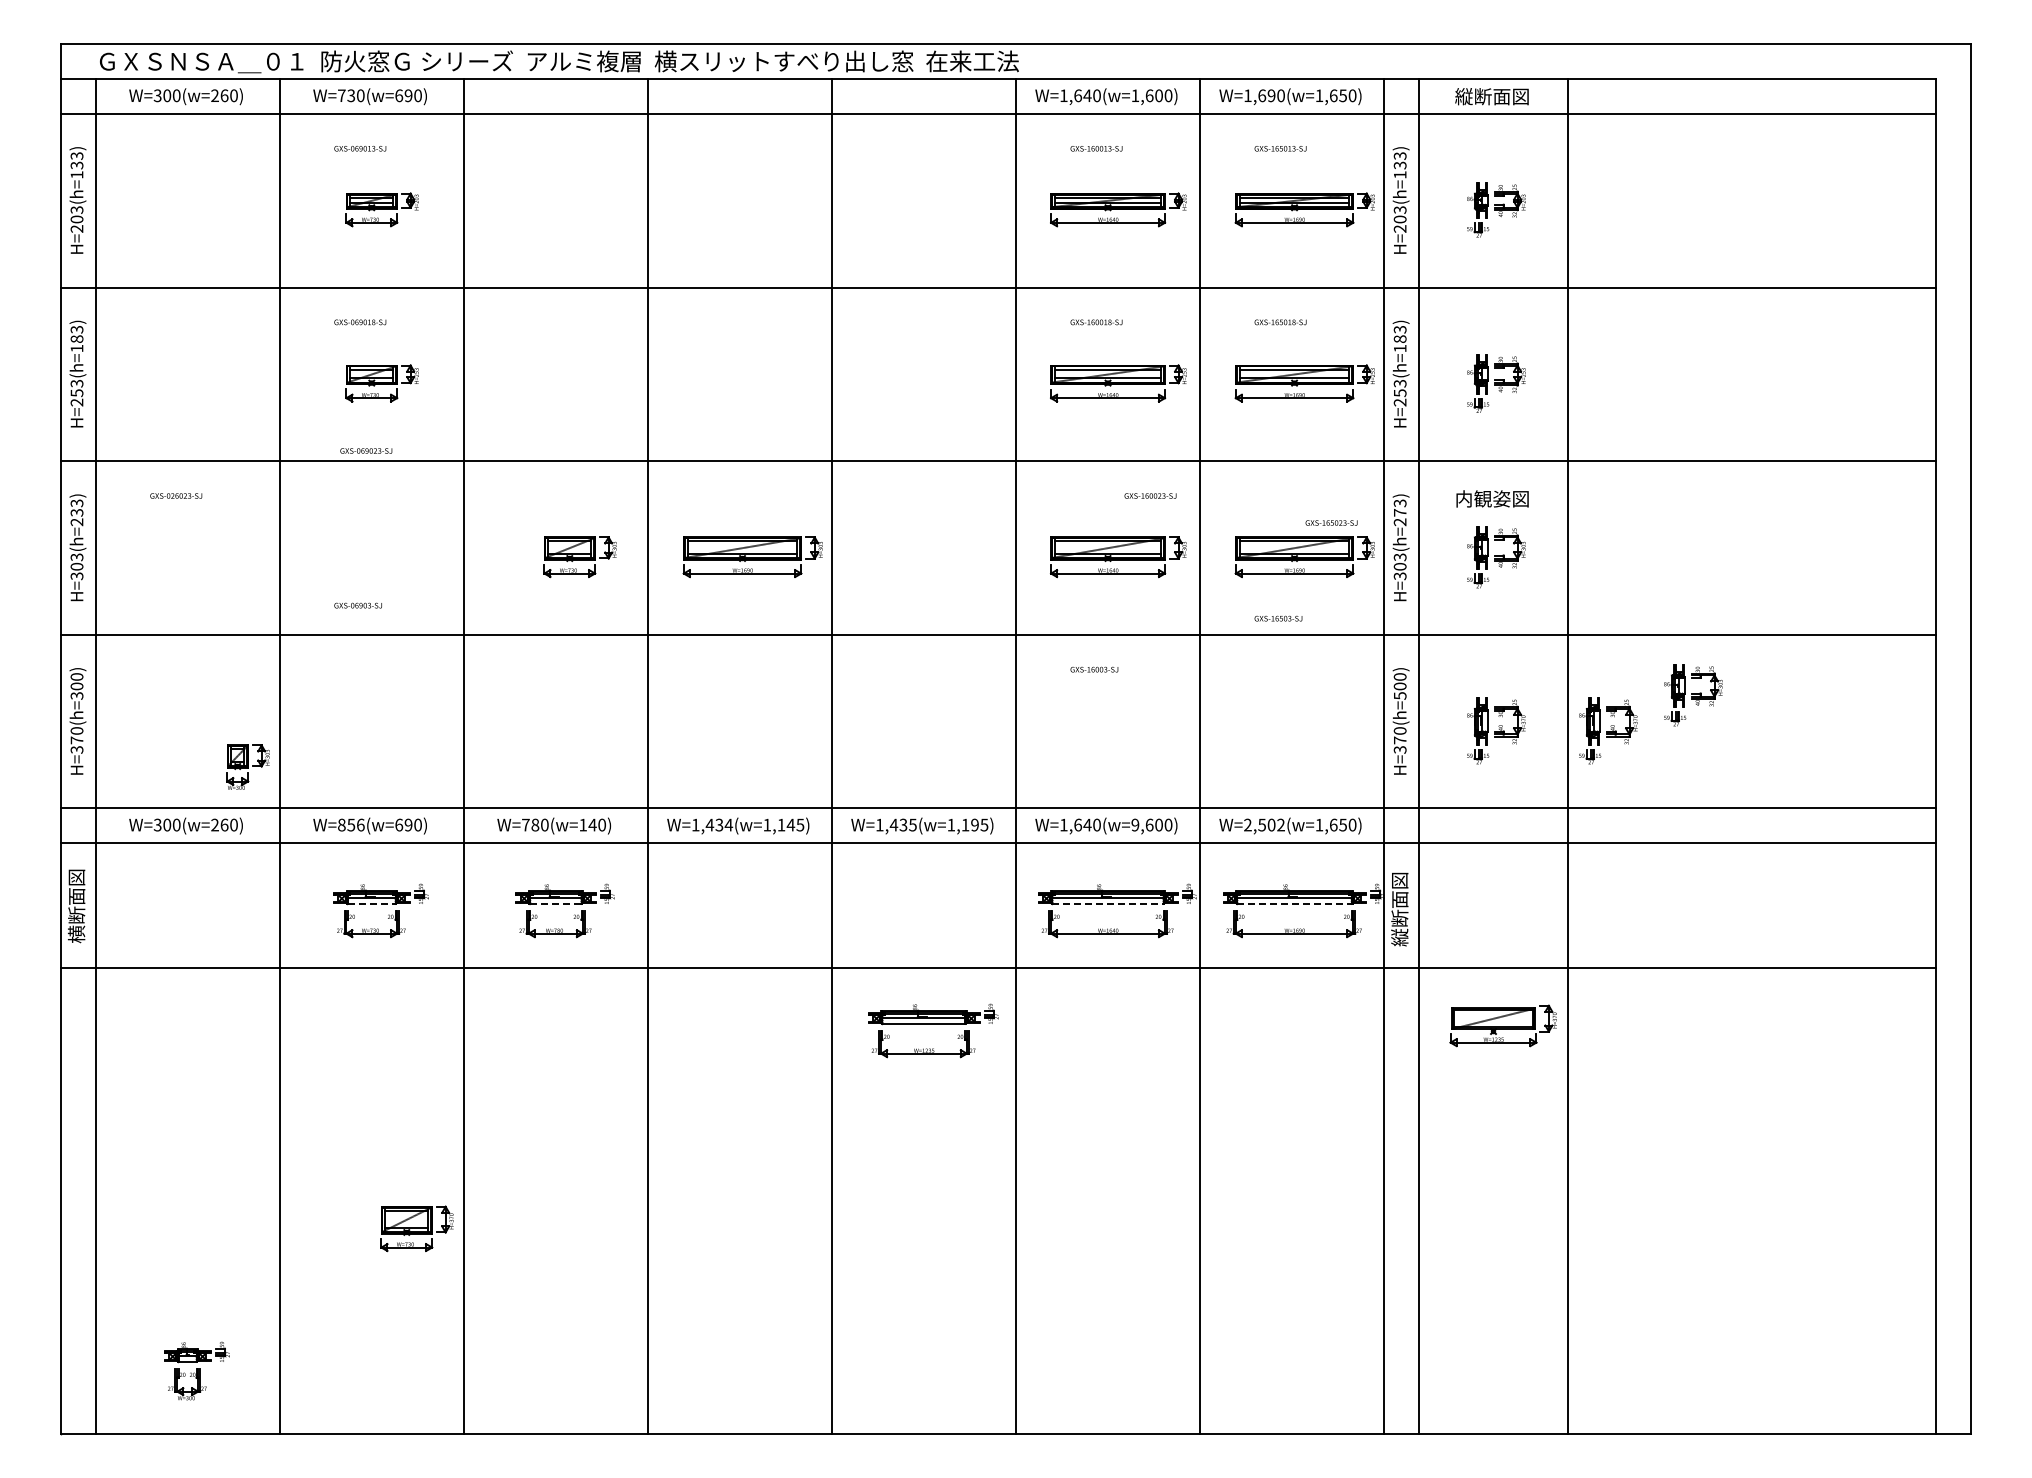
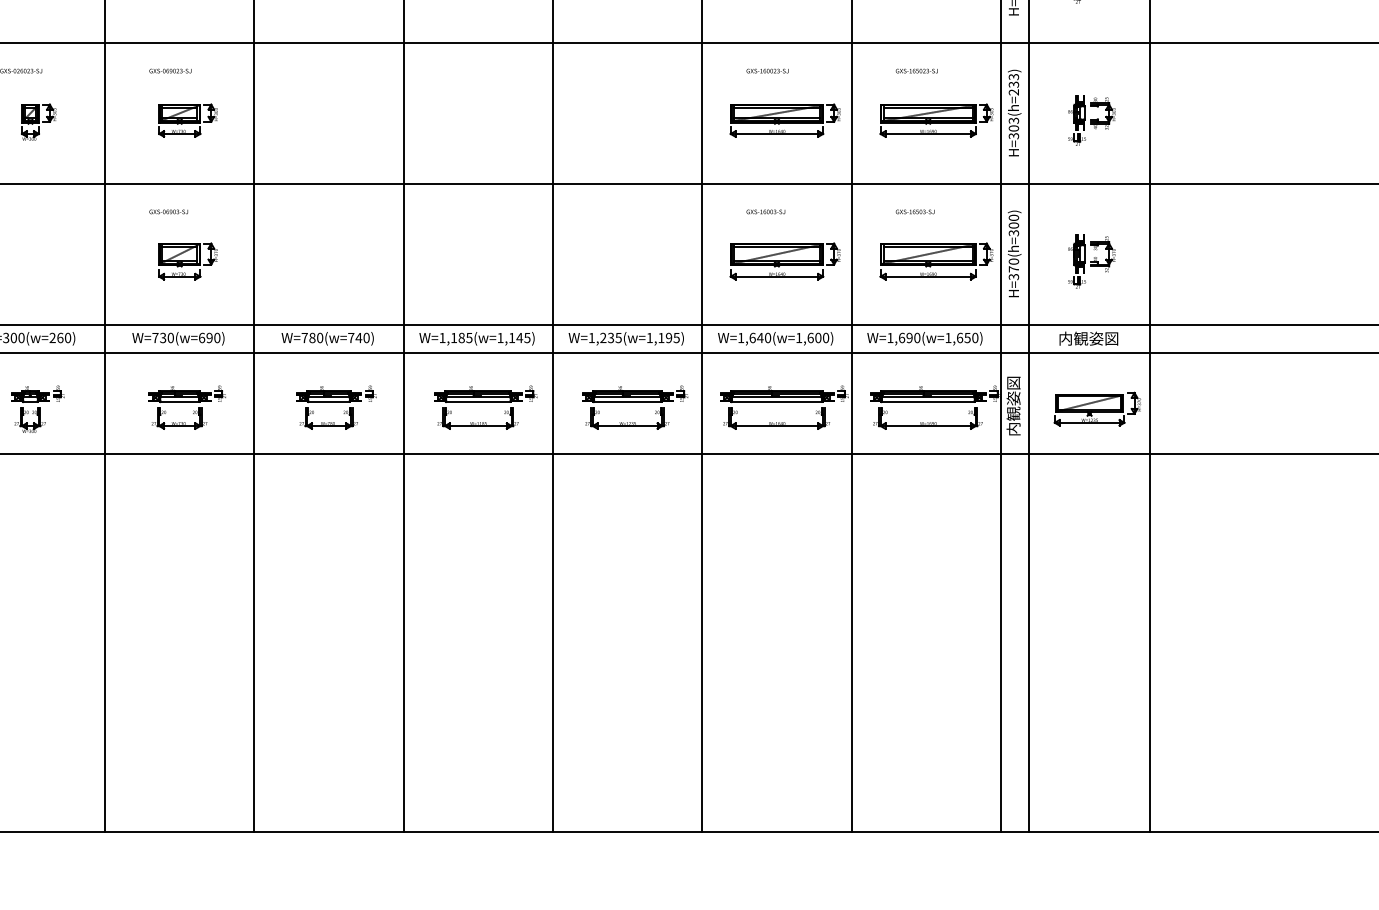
text: (366, 450) -> (170, 70), moved
text: (1150, 495) -> (767, 70), moved
text: (1492, 498) -> (1088, 338), moved
text: (1399, 512) -> (1013, 84), H=303(h=273) -> H=303(h=233)
text: (1331, 522) -> (916, 70), moved
part: (752, 556) -> (488, 120), removed
part: (579, 557) -> (187, 120), moved
text: (357, 605) -> (168, 211), moved
text: (1278, 618) -> (915, 211), moved
text: (1399, 695) -> (1013, 232), H=370(h=500) -> H=370(h=300)
part: (1693, 695) -> (1251, 232), removed
part: (1117, 730) -> (784, 261), added
part: (1304, 730) -> (936, 261), added
part: (1608, 730) -> (1182, 261), removed
part: (247, 766) -> (38, 121), moved
text: (351, 824) -> (163, 337), W=856(w=690) -> W=730(w=690)
text: (583, 824) -> (351, 337), W=780(w=140) -> W=780(w=740)
text: (719, 824) -> (461, 337), W=1,434(w=1,145) -> W=1,185(w=1,145)
text: (893, 824) -> (602, 337), W=1,435(w=1,195) -> W=1,235(w=1,195)
text: (1135, 824) -> (799, 337), W=1,640(w=9,600) -> W=1,640(w=1,600)
text: (1264, 824) -> (903, 337), W=2,502(w=1,650) -> W=1,690(w=1,650)
line: (371, 903) -> (179, 401), dashed -> solid
line: (555, 903) -> (328, 401), dashed -> solid
line: (1108, 903) -> (777, 401), dashed -> solid
line: (1295, 903) -> (929, 401), dashed -> solid
part: (748, 910) -> (485, 407), added
text: (1399, 918) -> (1013, 413), 縦断面図 -> 内観姿図
part: (1502, 1025) -> (1096, 408), moved
part: (933, 1030) -> (635, 407), moved
part: (416, 1228) -> (187, 261), moved
part: (196, 1370) -> (37, 408), moved

